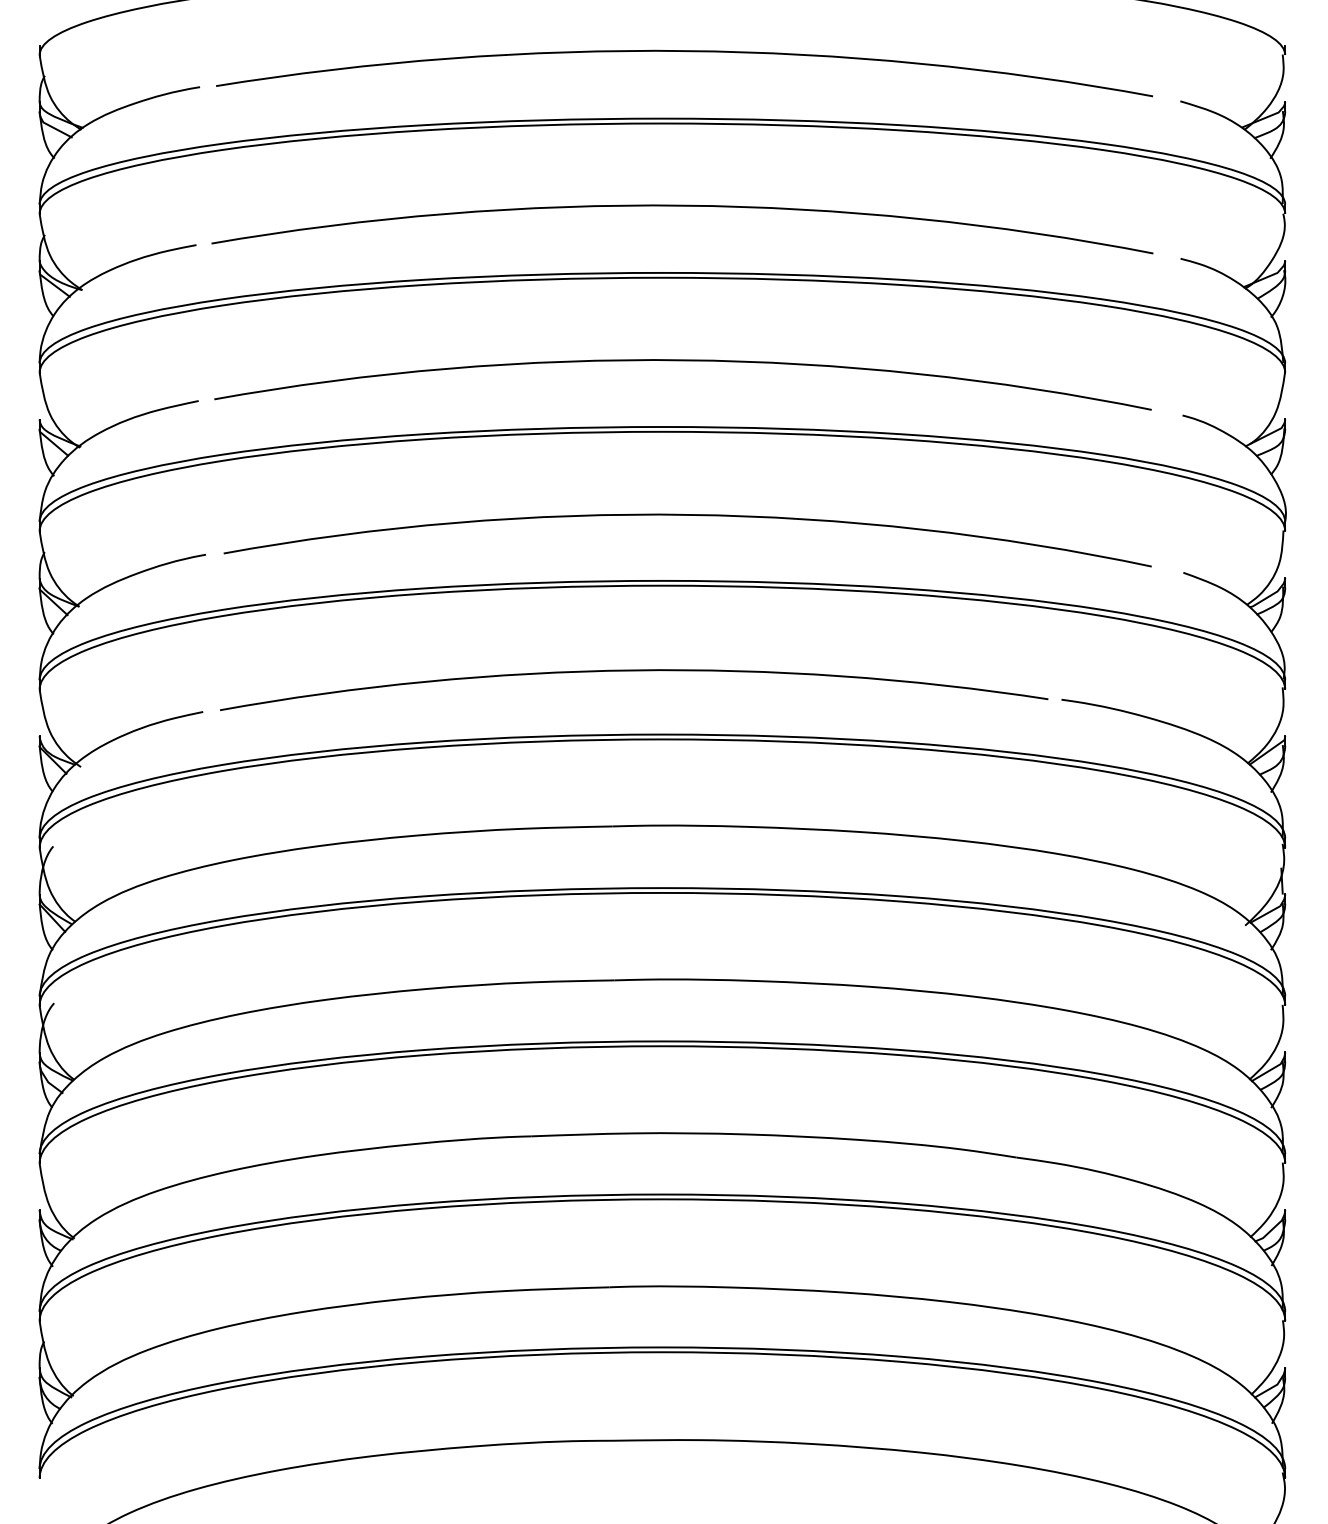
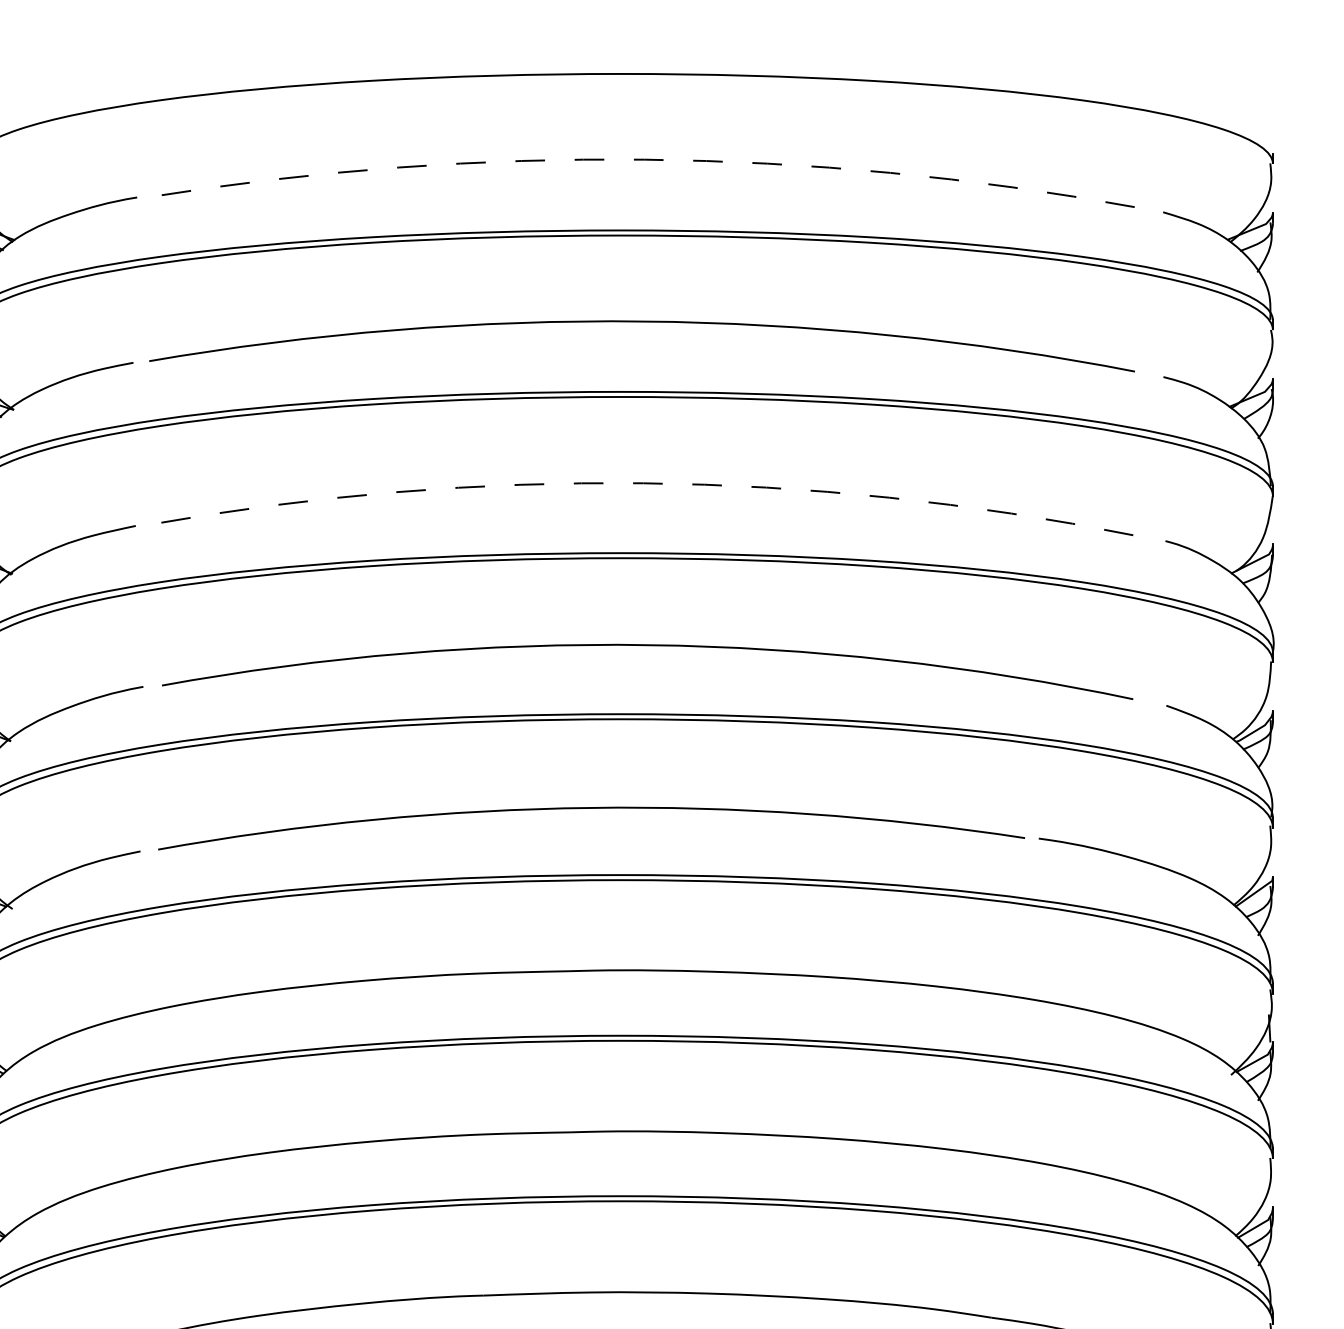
arc: (685, 51) -> (645, 160), solid -> dashed
arc: (683, 360) -> (643, 483), solid -> dashed

